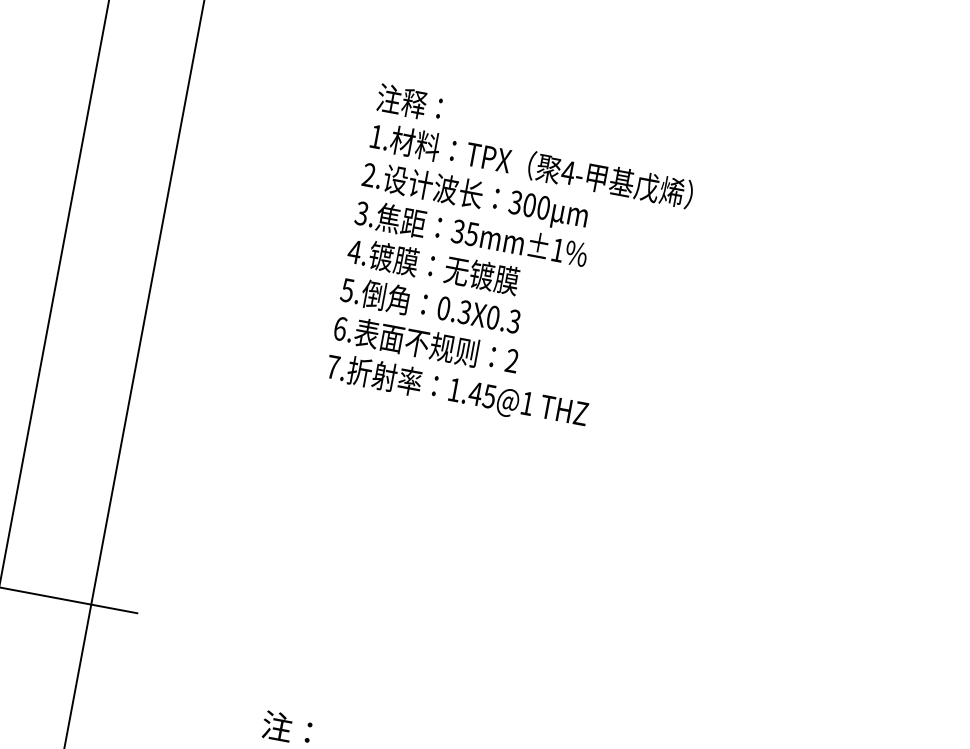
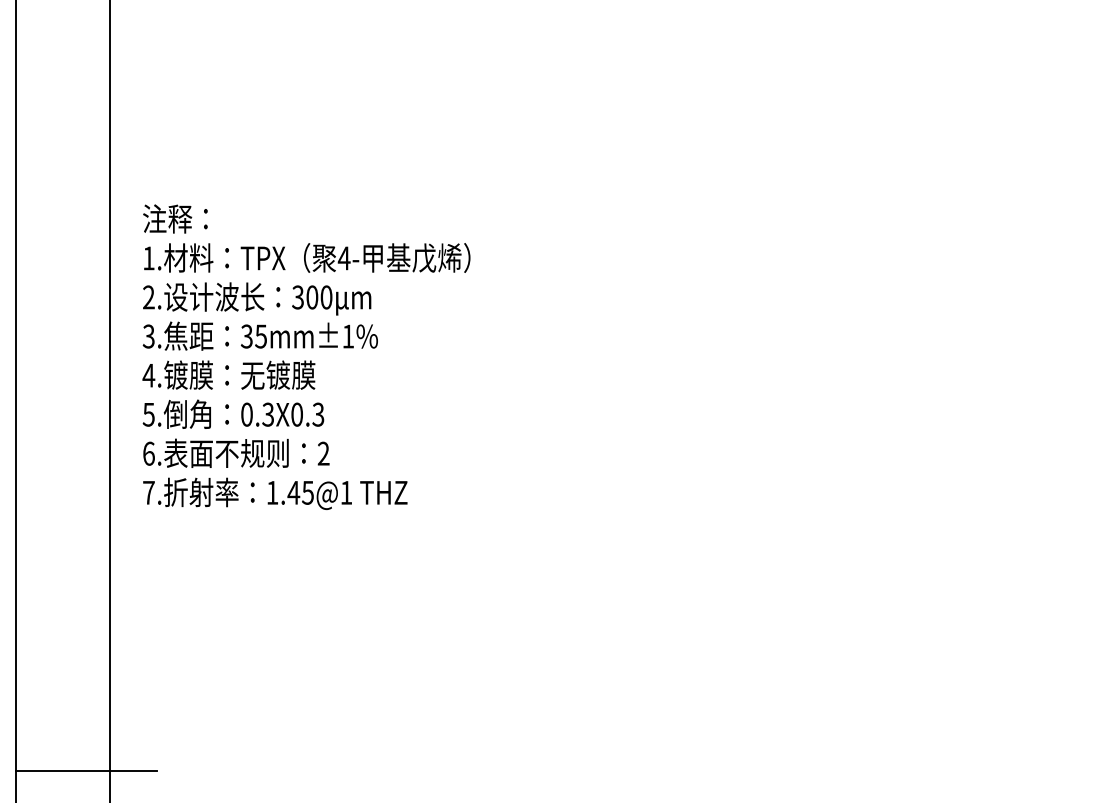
text: (513, 262) -> (306, 356), moved

